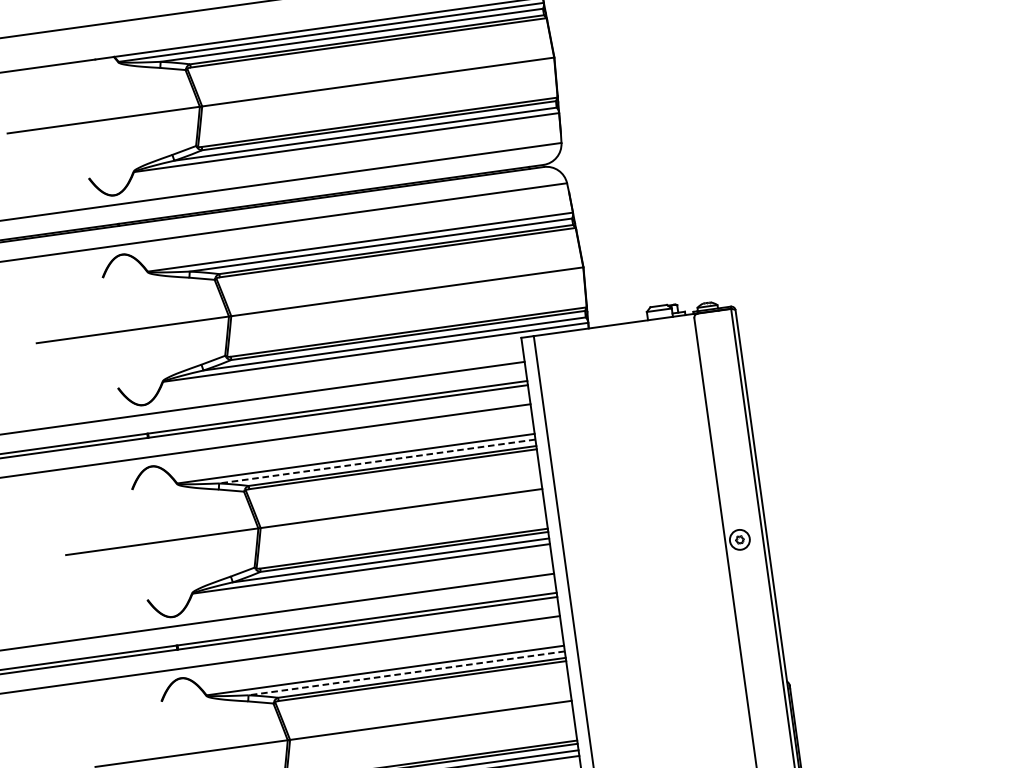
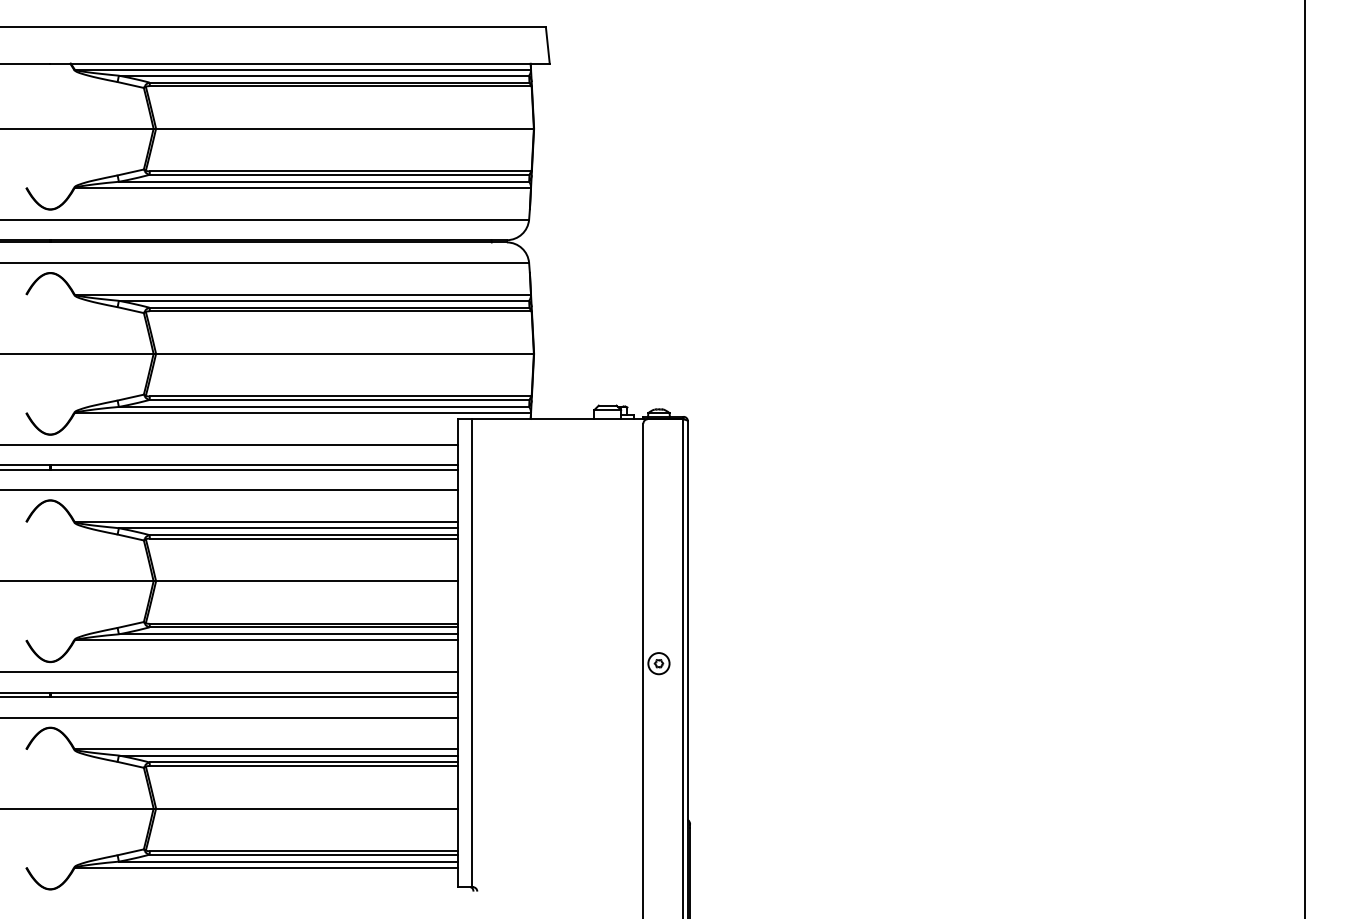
line: (377, 461) -> (288, 528), dashed -> solid
line: (406, 673) -> (288, 755), dashed -> solid

